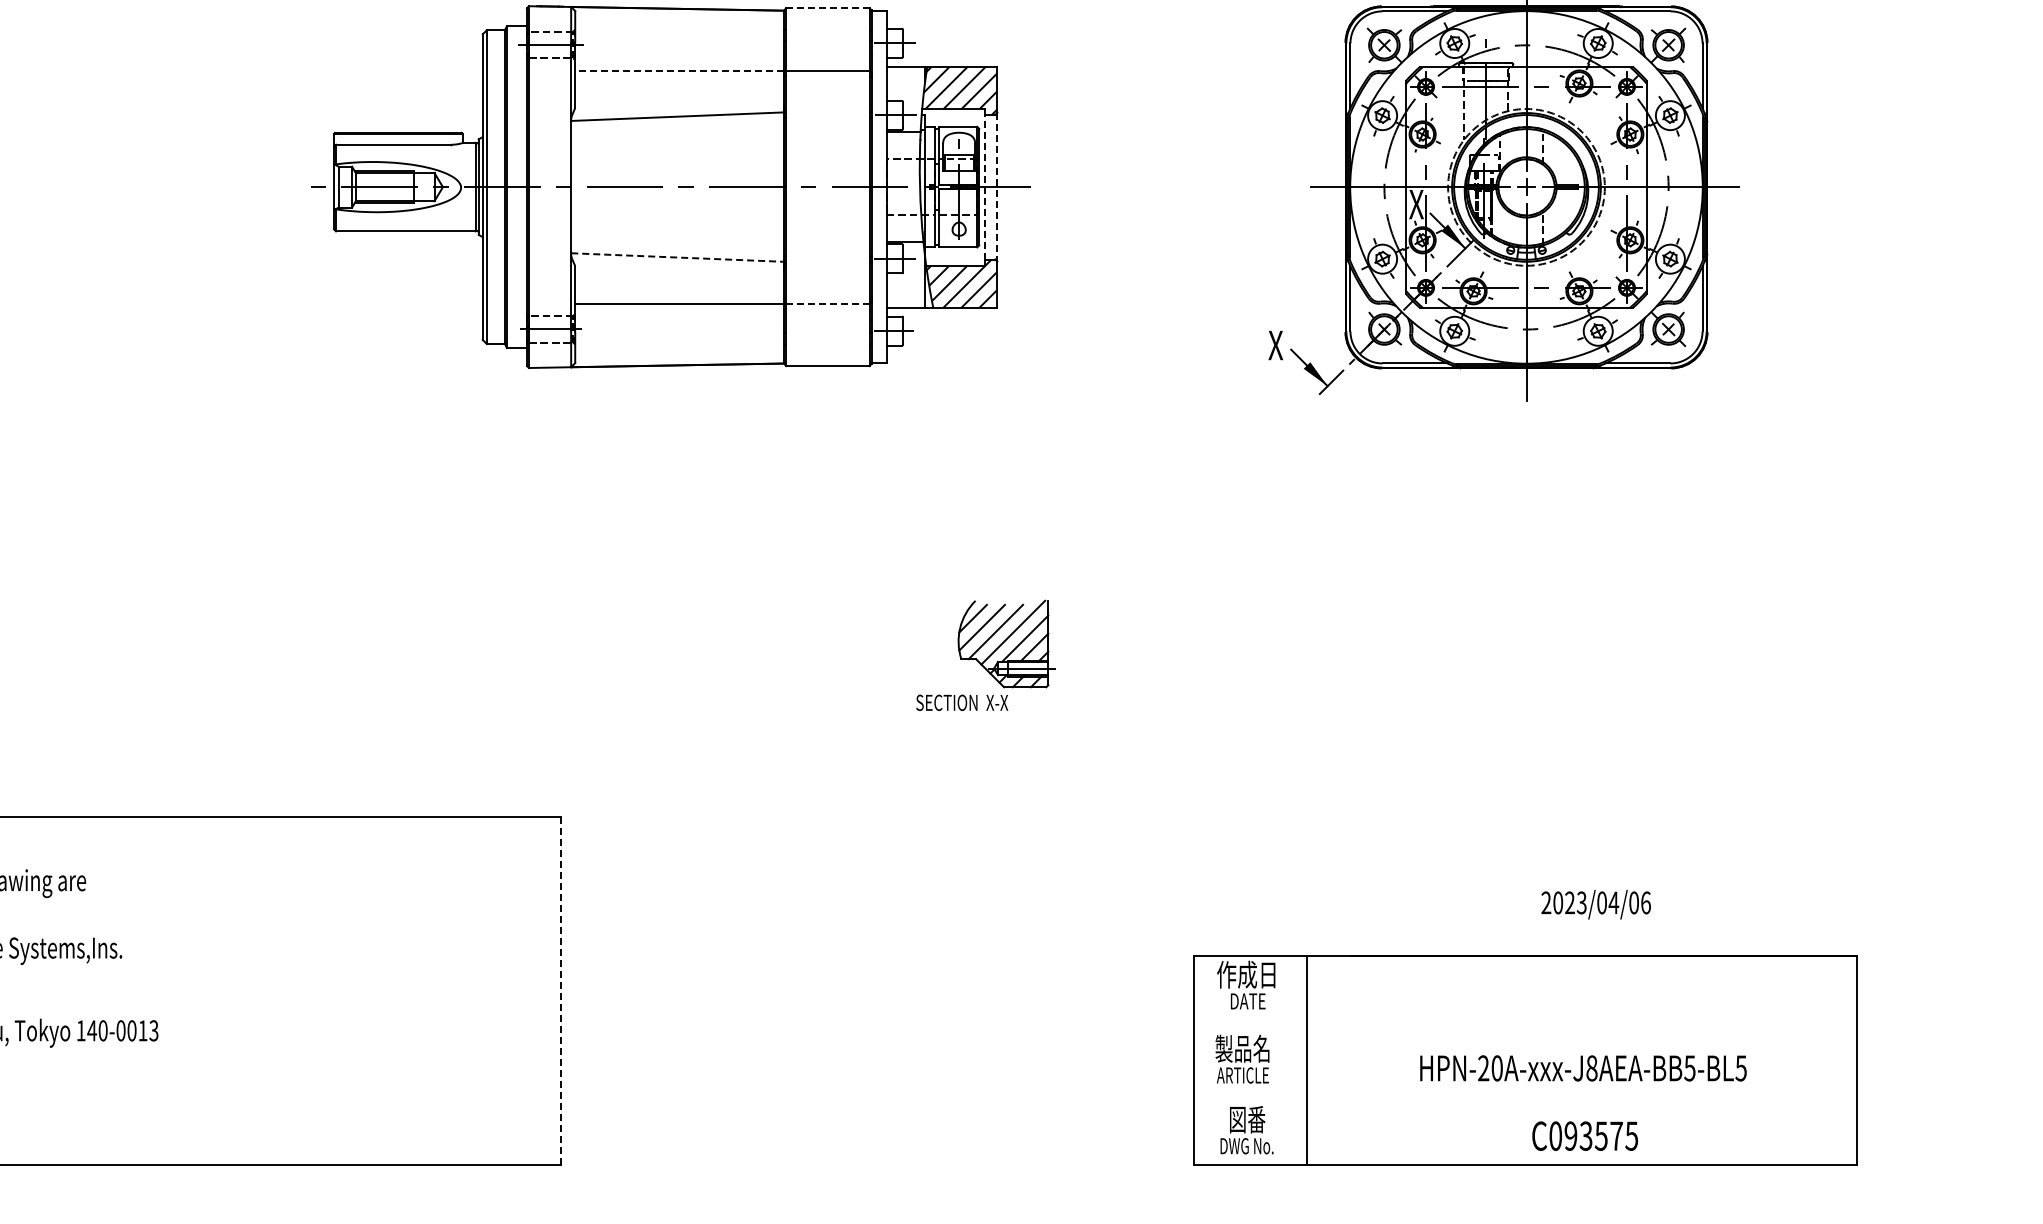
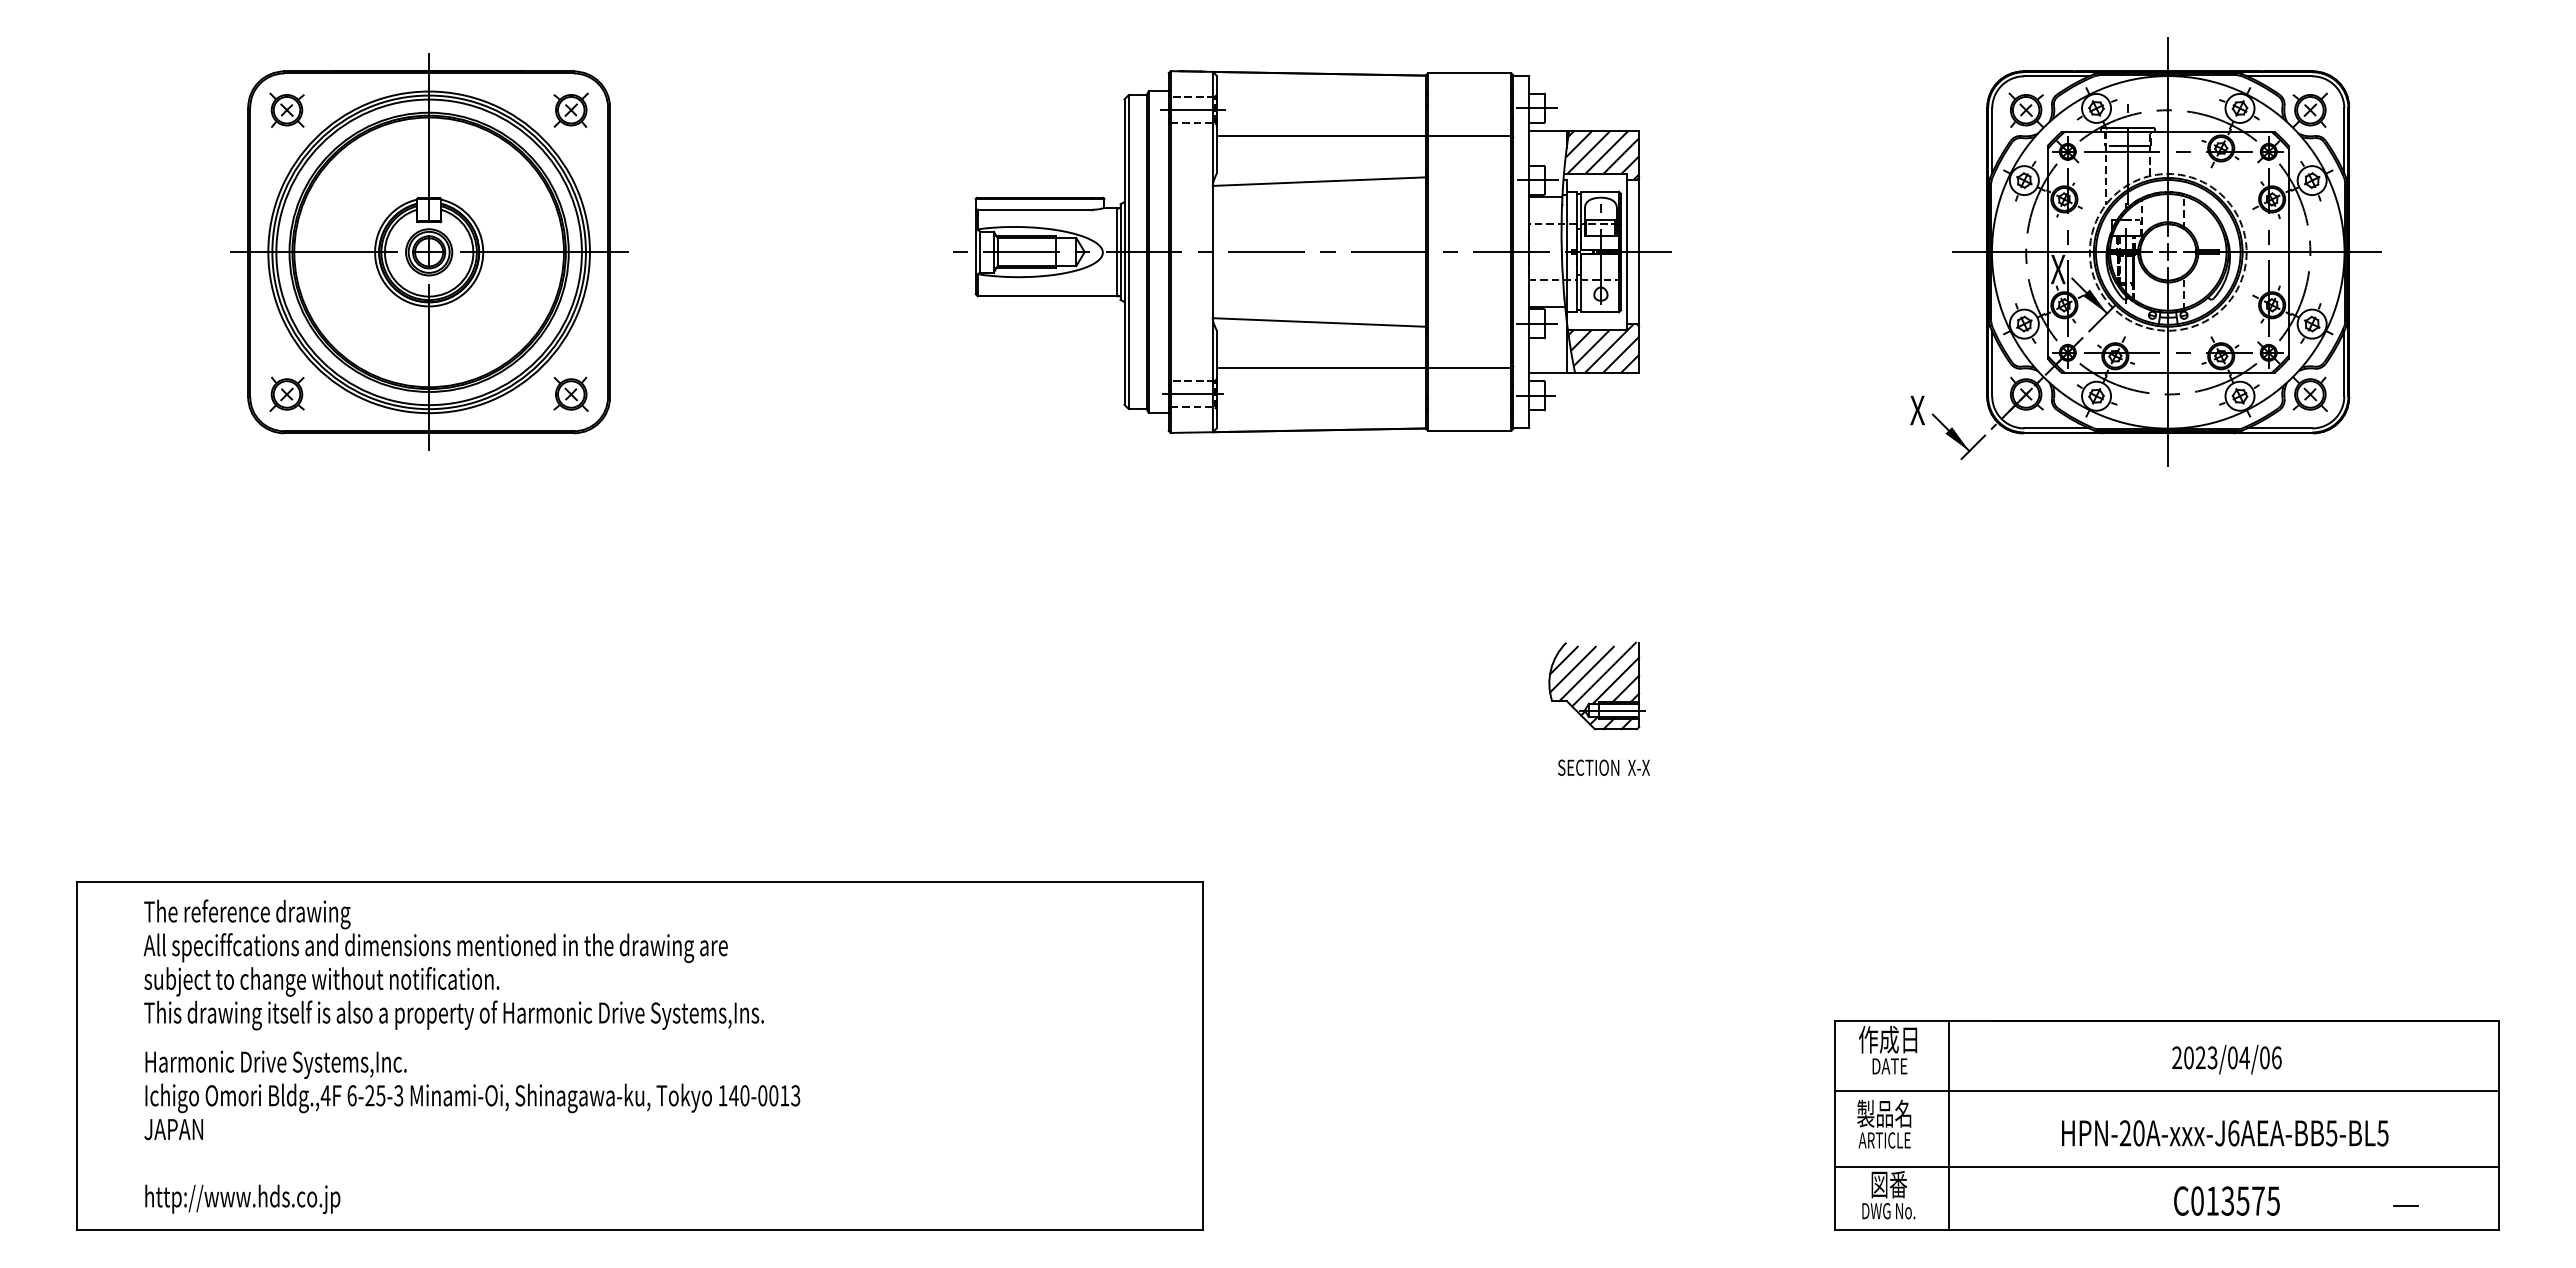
line: (827, 8) -> (1469, 73), dashed -> solid
line: (679, 70) -> (1321, 135), dashed -> solid
line: (985, 186) -> (1627, 251), dashed -> solid
line: (997, 187) -> (1639, 252), dashed -> solid
line: (677, 257) -> (1319, 322), dashed -> solid
line: (827, 303) -> (1469, 368), dashed -> solid
part: (1005, 643) -> (1596, 685), moved
text: (1595, 904) -> (2226, 1059), moved
line: (560, 991) -> (1202, 1056), dashed -> solid
line: (1524, 1025) -> (2166, 1090), added
text: (1591, 1068) -> (2233, 1133), HPN-20A-xxx-J8AEA-BB5-BL5 -> HPN-20A-xxx-J6AEA-BB5-BL5
line: (1524, 1101) -> (2166, 1166), added
text: (1570, 1135) -> (2212, 1200), C093575 -> C013575
line: (1764, 1140) -> (2406, 1205), added

